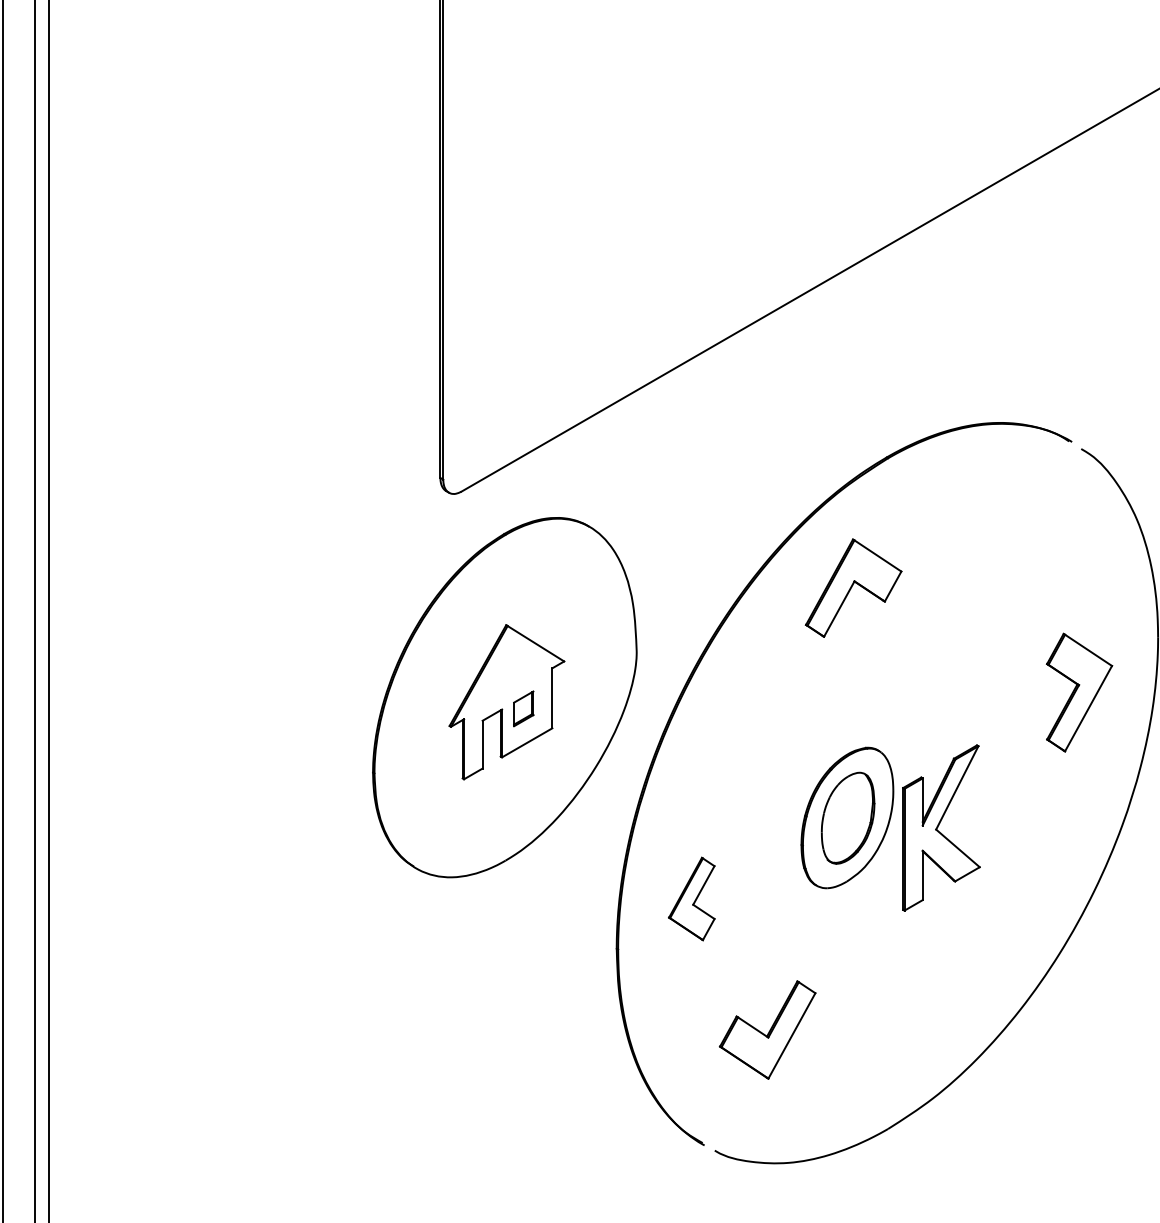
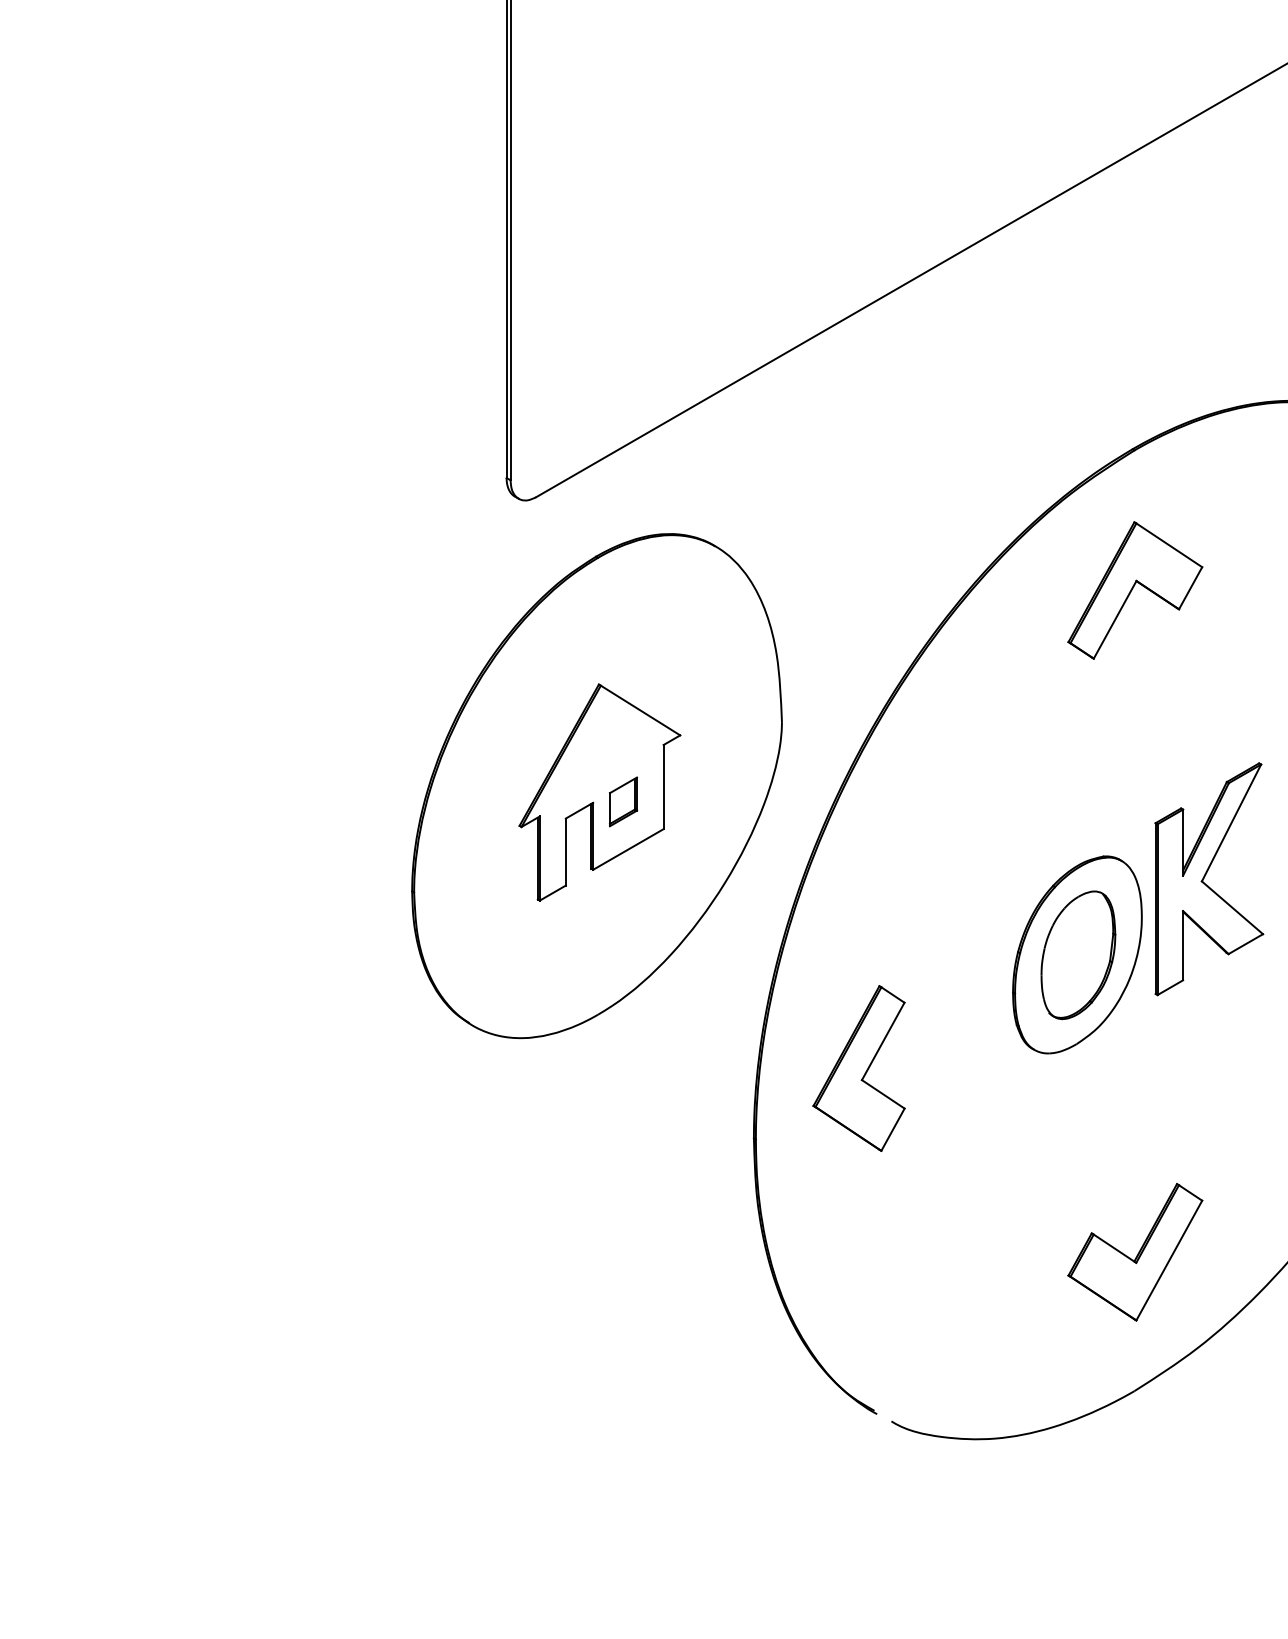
part: (853, 587) -> (1135, 589), moved
part: (941, 827) -> (1209, 878), moved
part: (691, 898) -> (858, 1067), size x1.43
part: (767, 1029) -> (1135, 1251), moved

